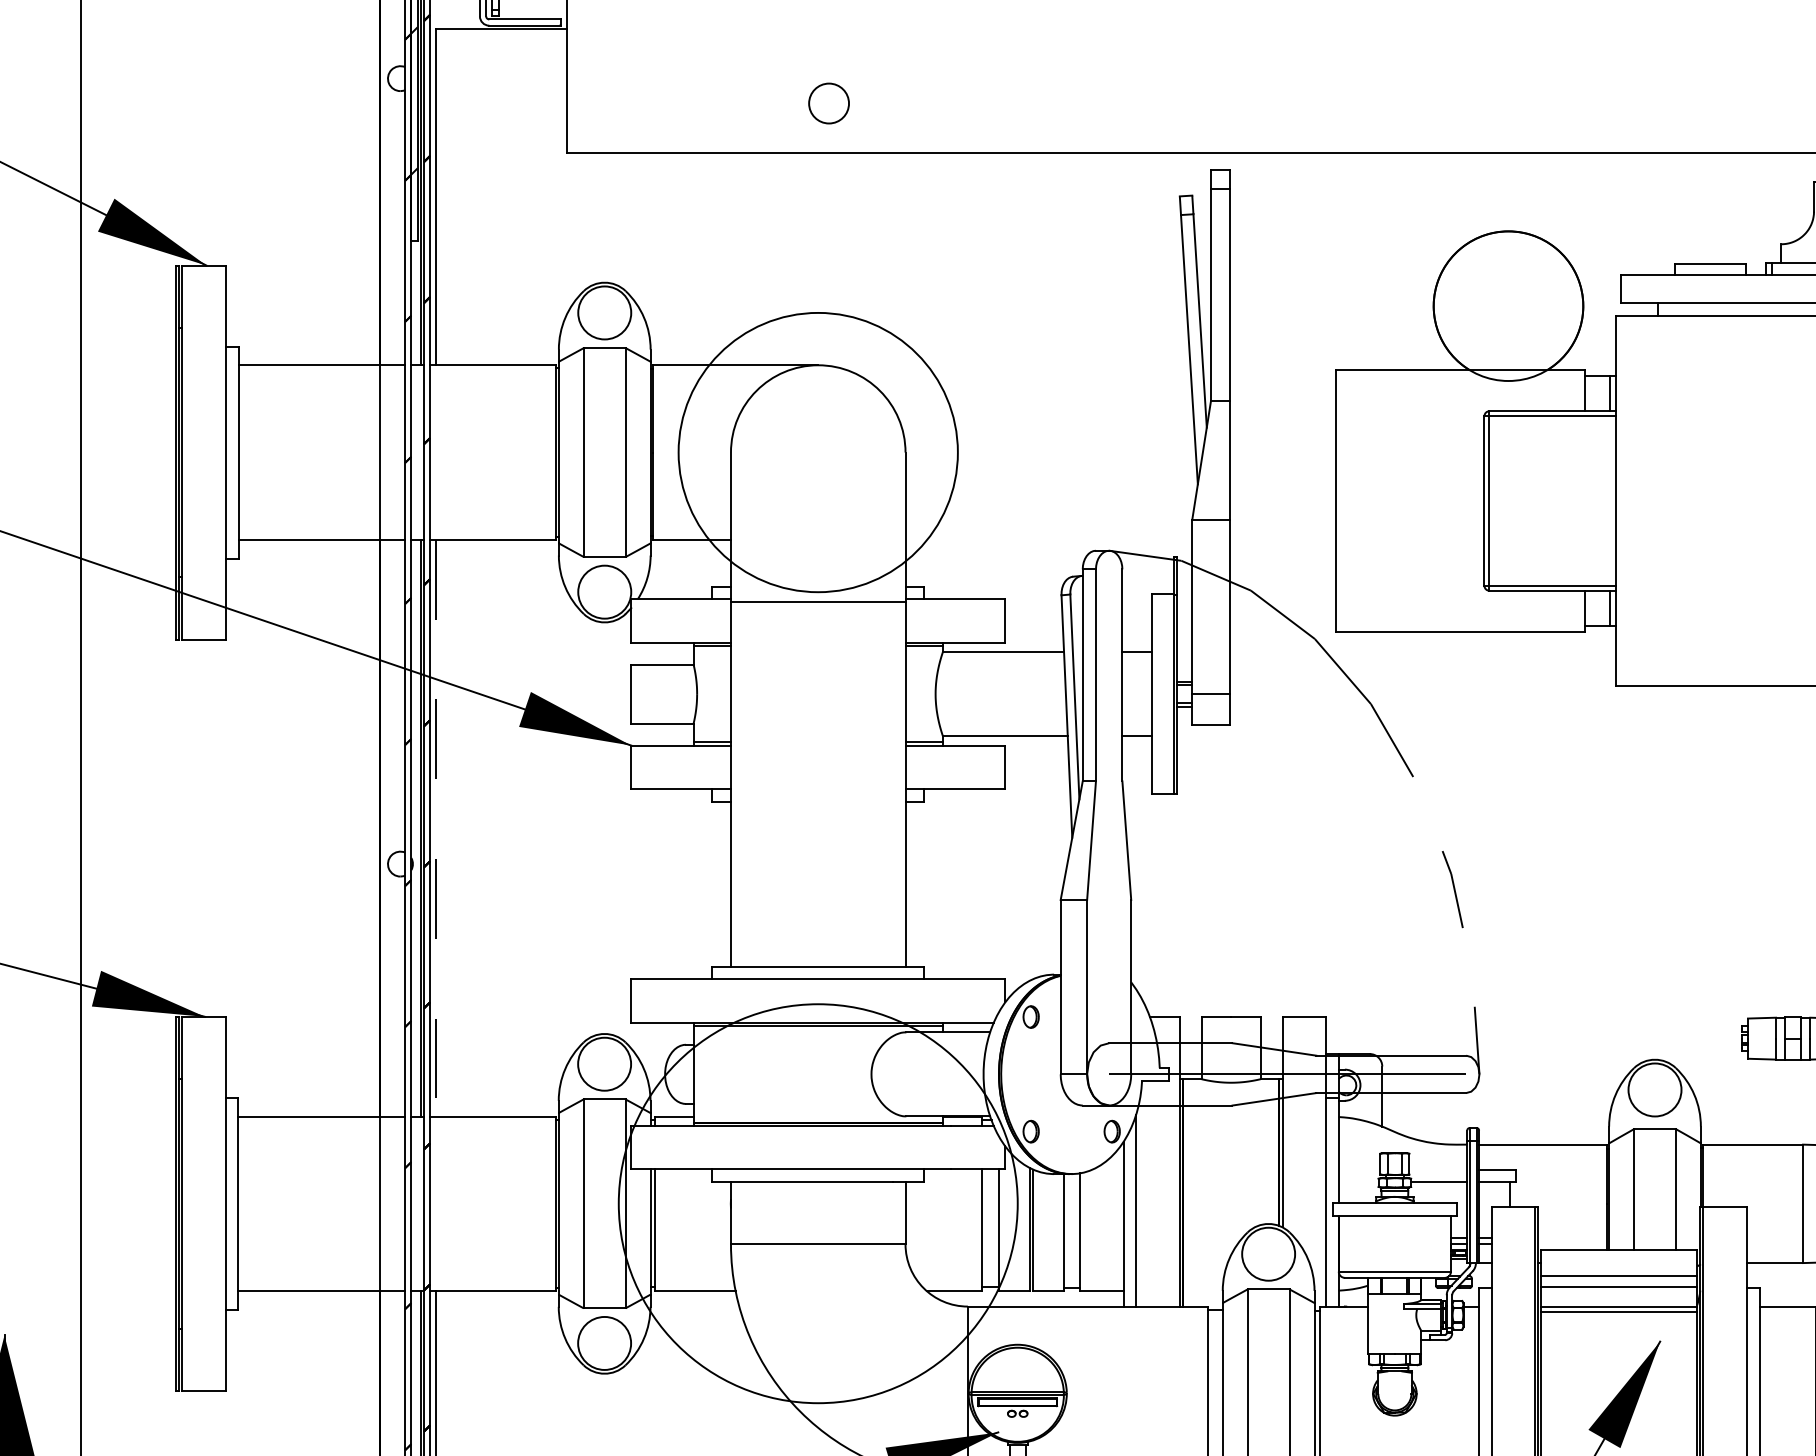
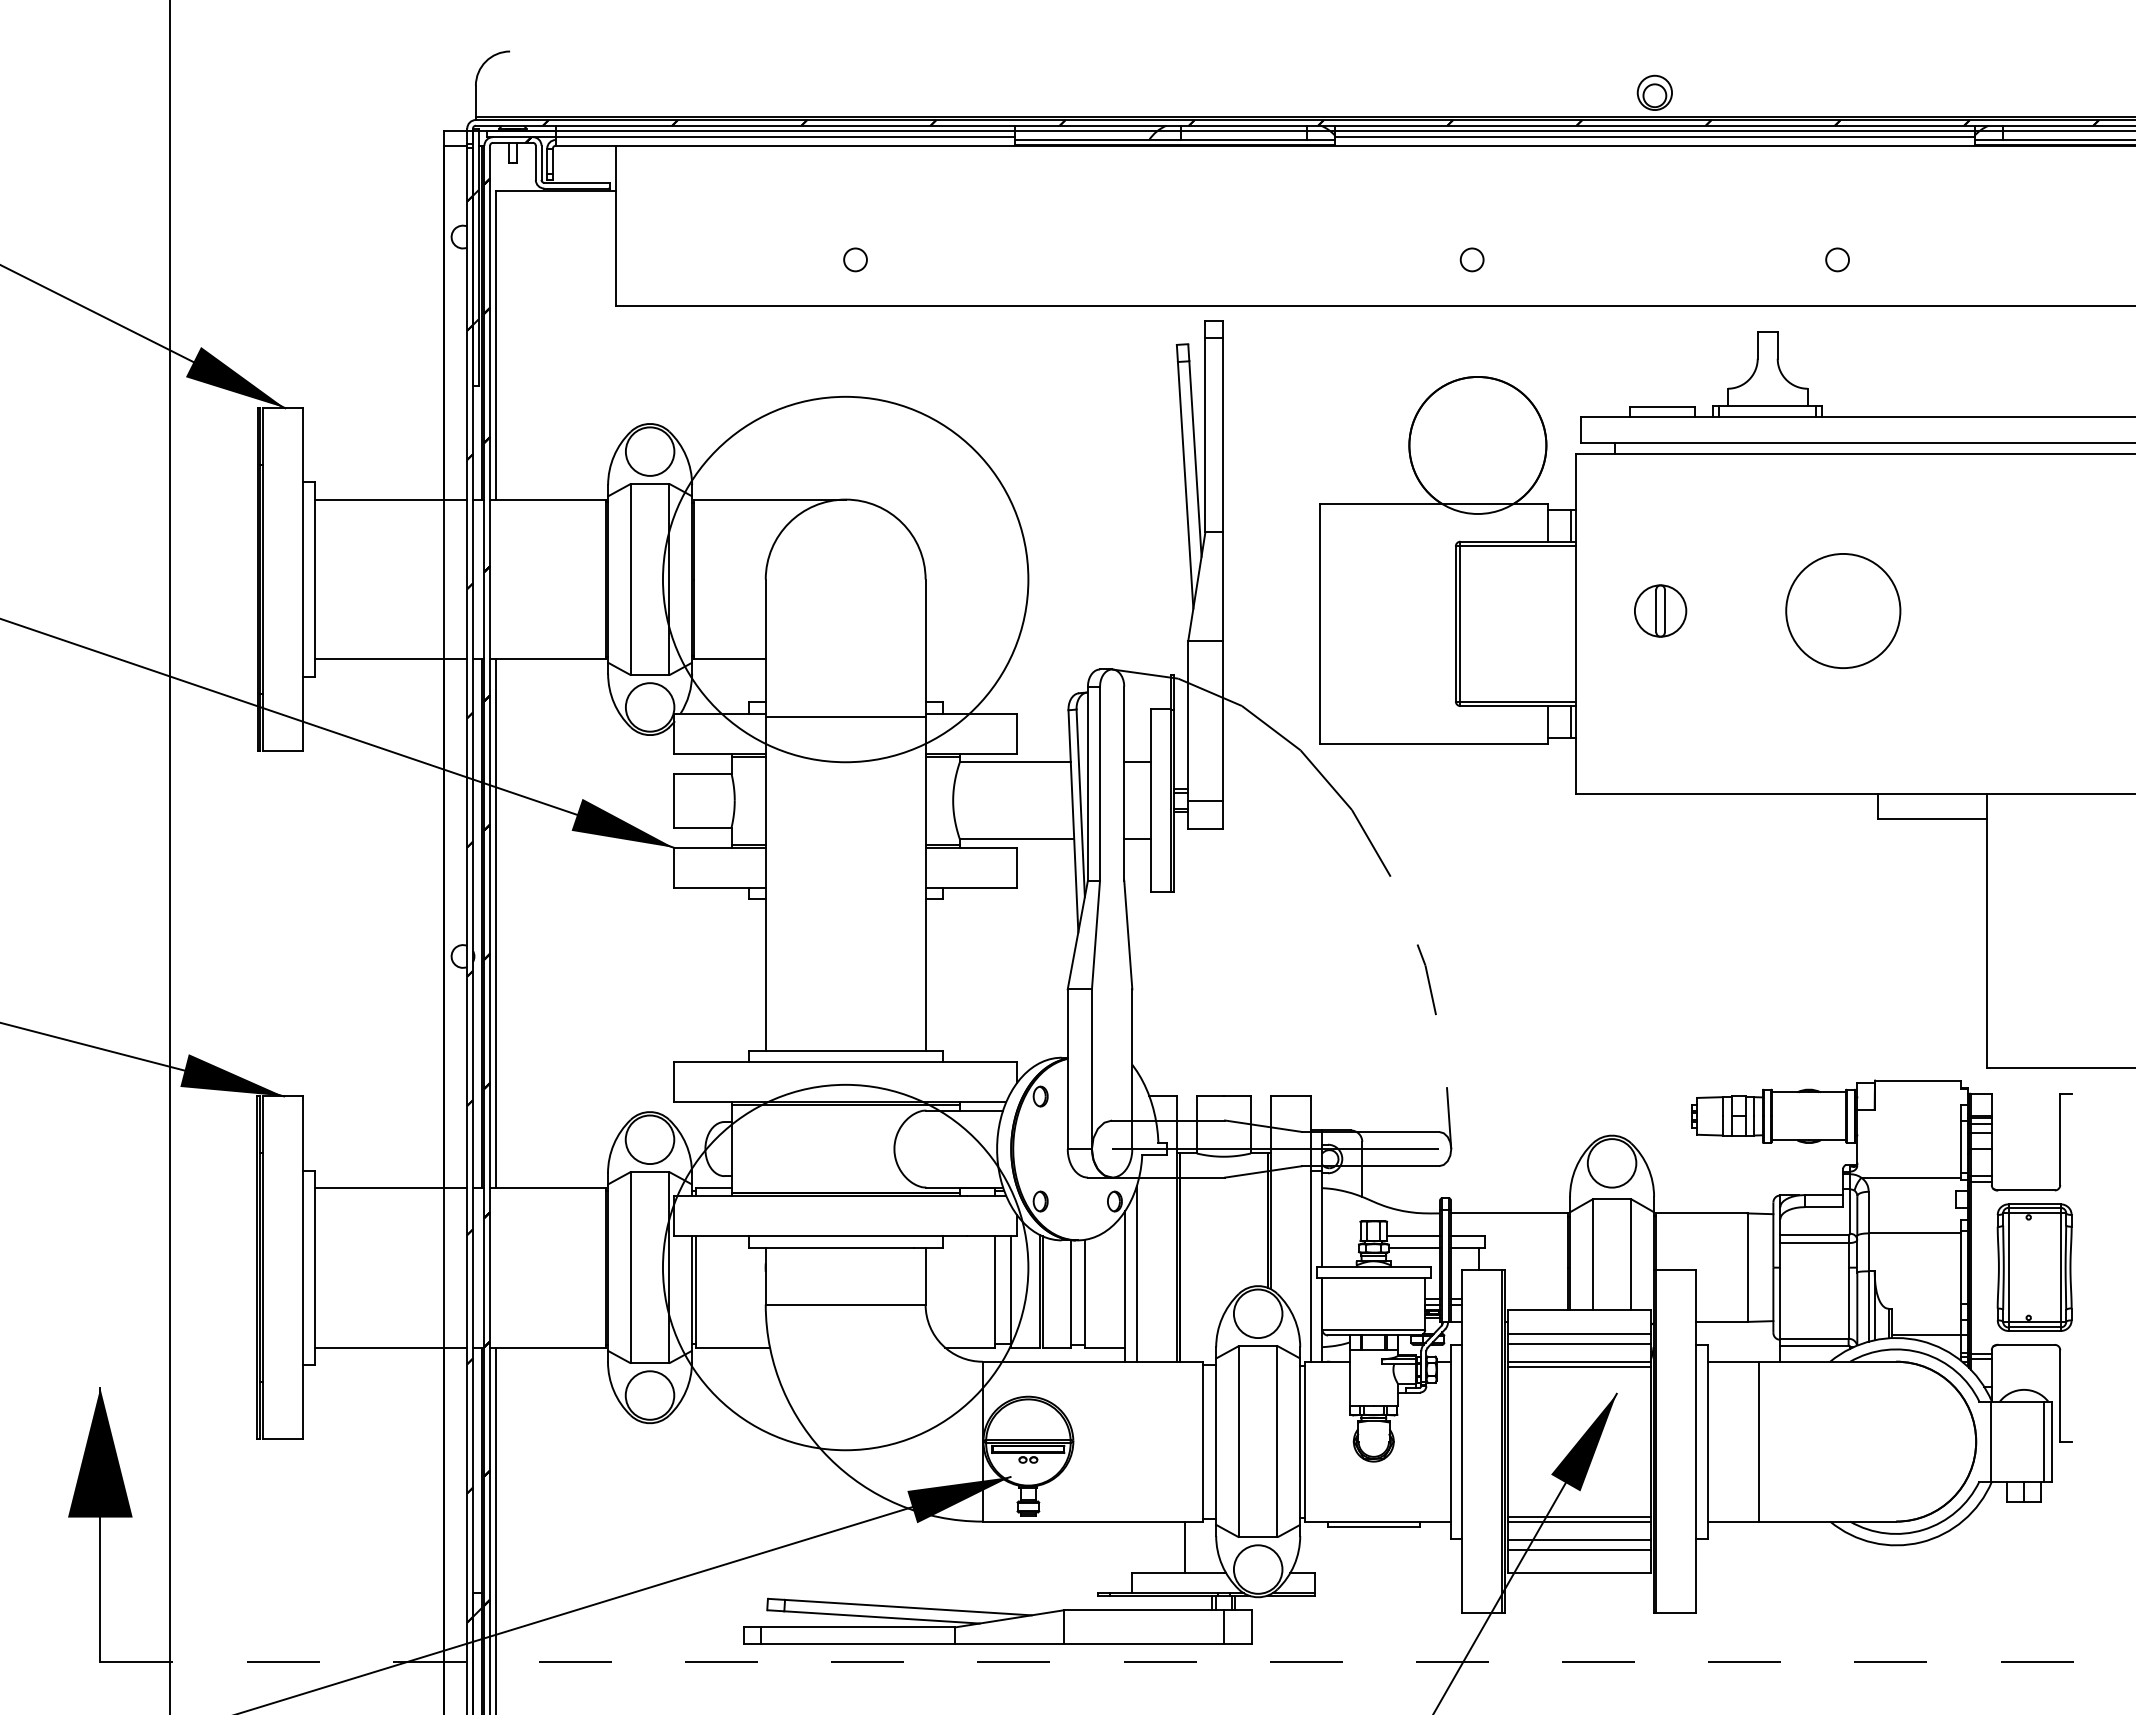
circle: (828, 103) -> (855, 259), size x0.62
circle: (1501, 103) -> (1471, 259), added
circle: (818, 452) -> (845, 579), size x1.43
part: (1707, 486) -> (1660, 610), added
line: (435, 829) -> (495, 924), dashed -> solid
line: (1438, 1169) -> (1413, 1236), added

